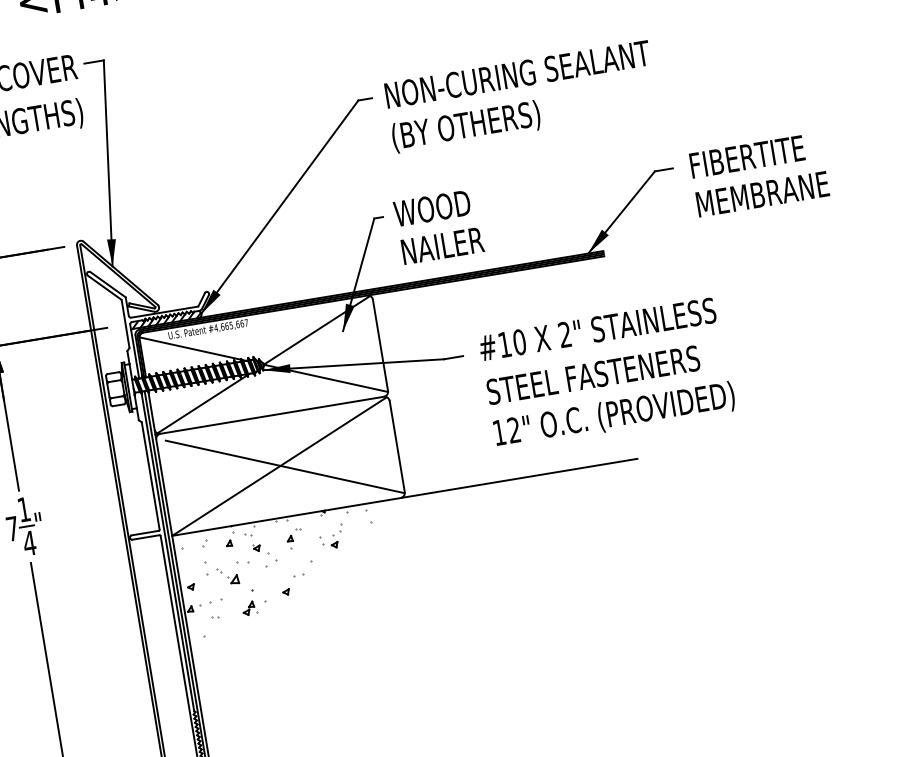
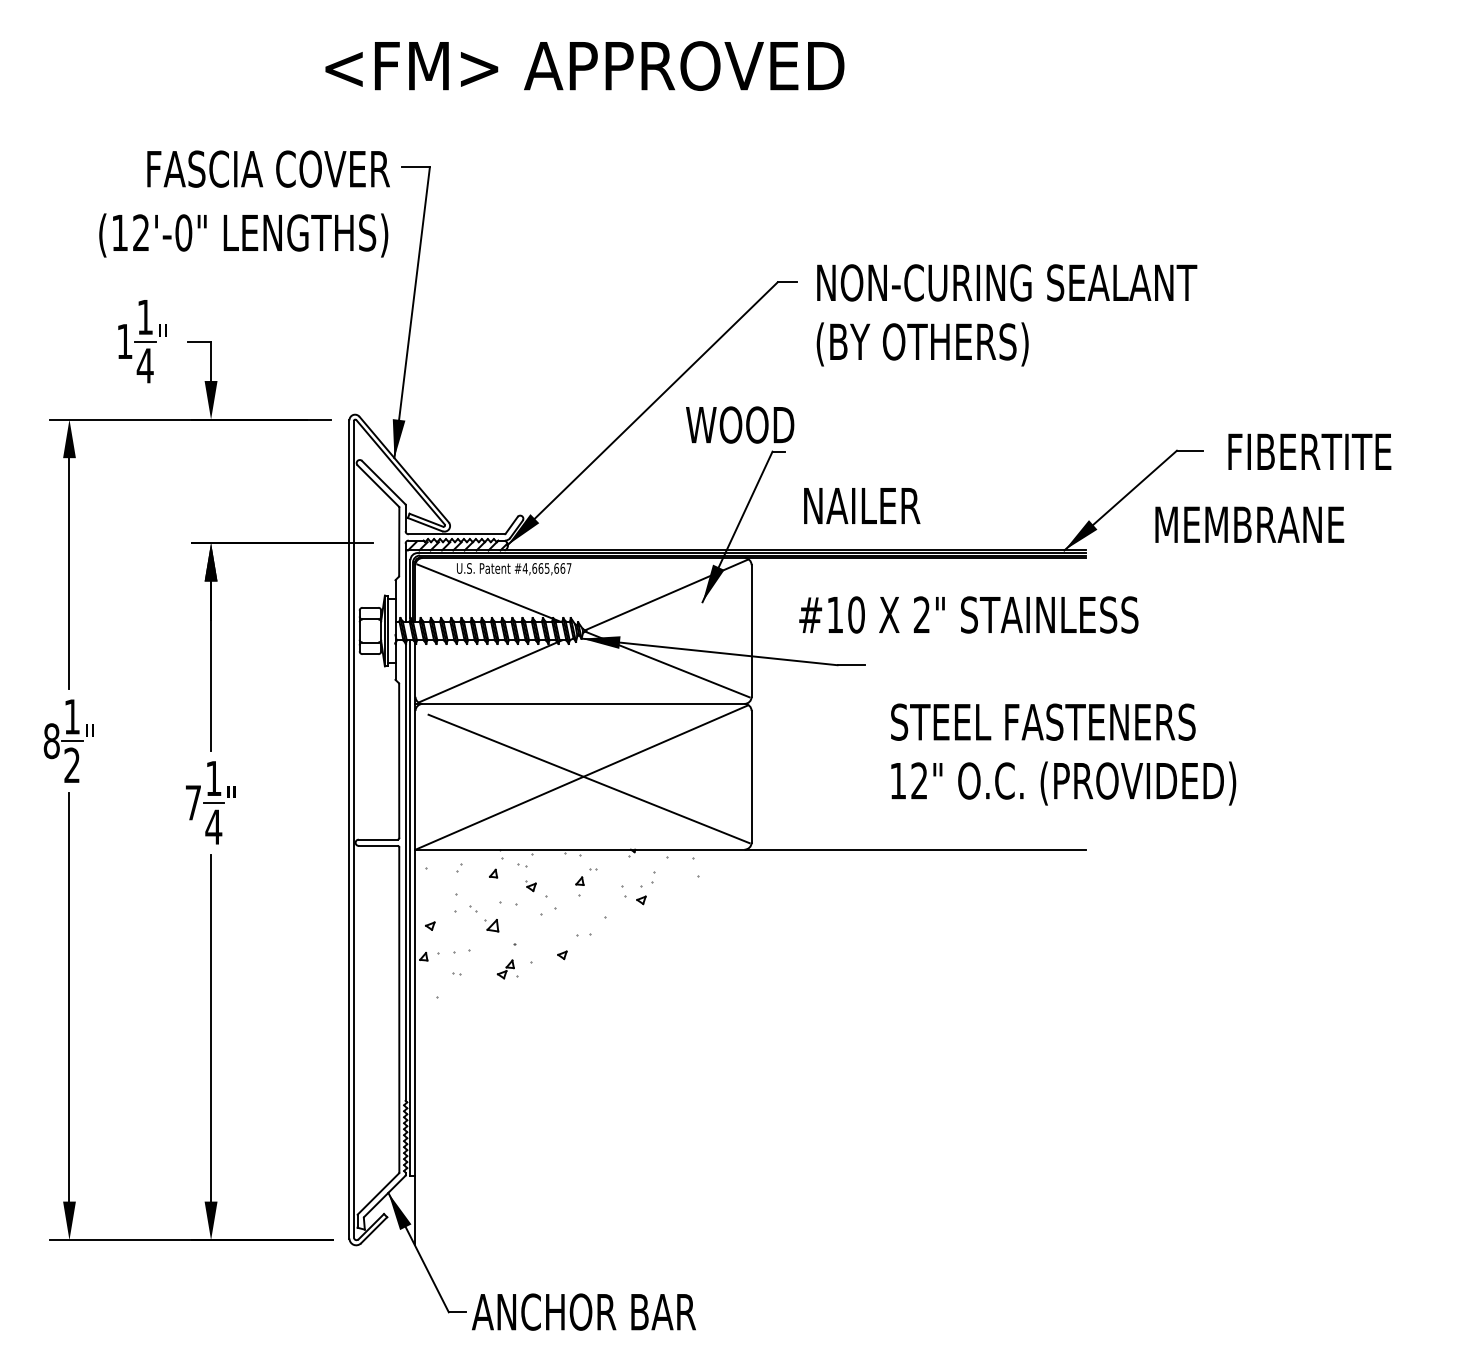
text: (762, 194) -> (1249, 524), moved
text: (432, 208) -> (740, 424), moved
text: (597, 329) -> (968, 614), moved

